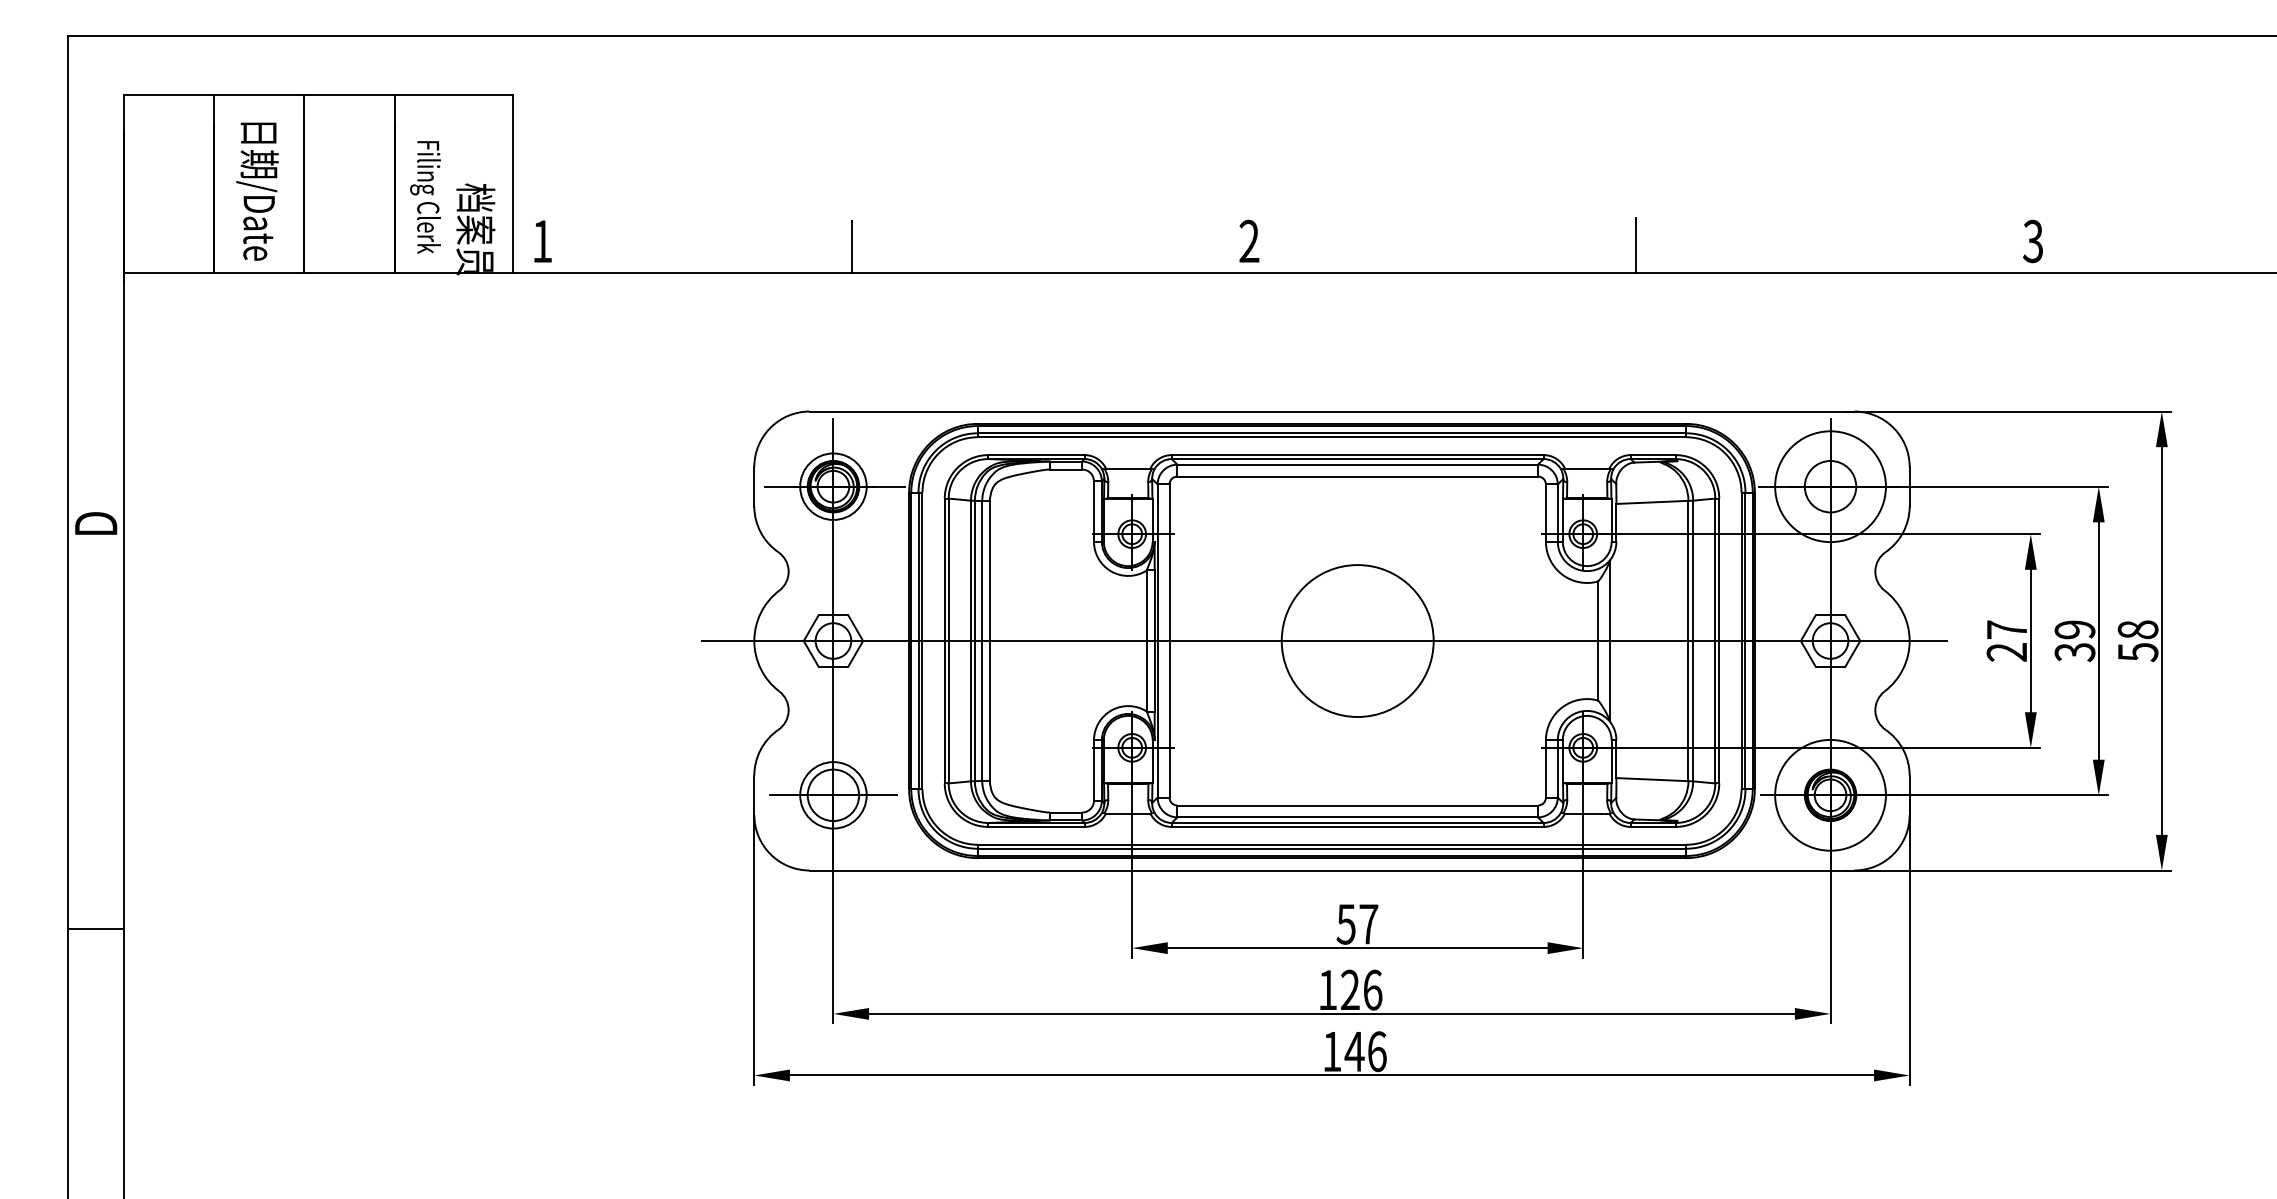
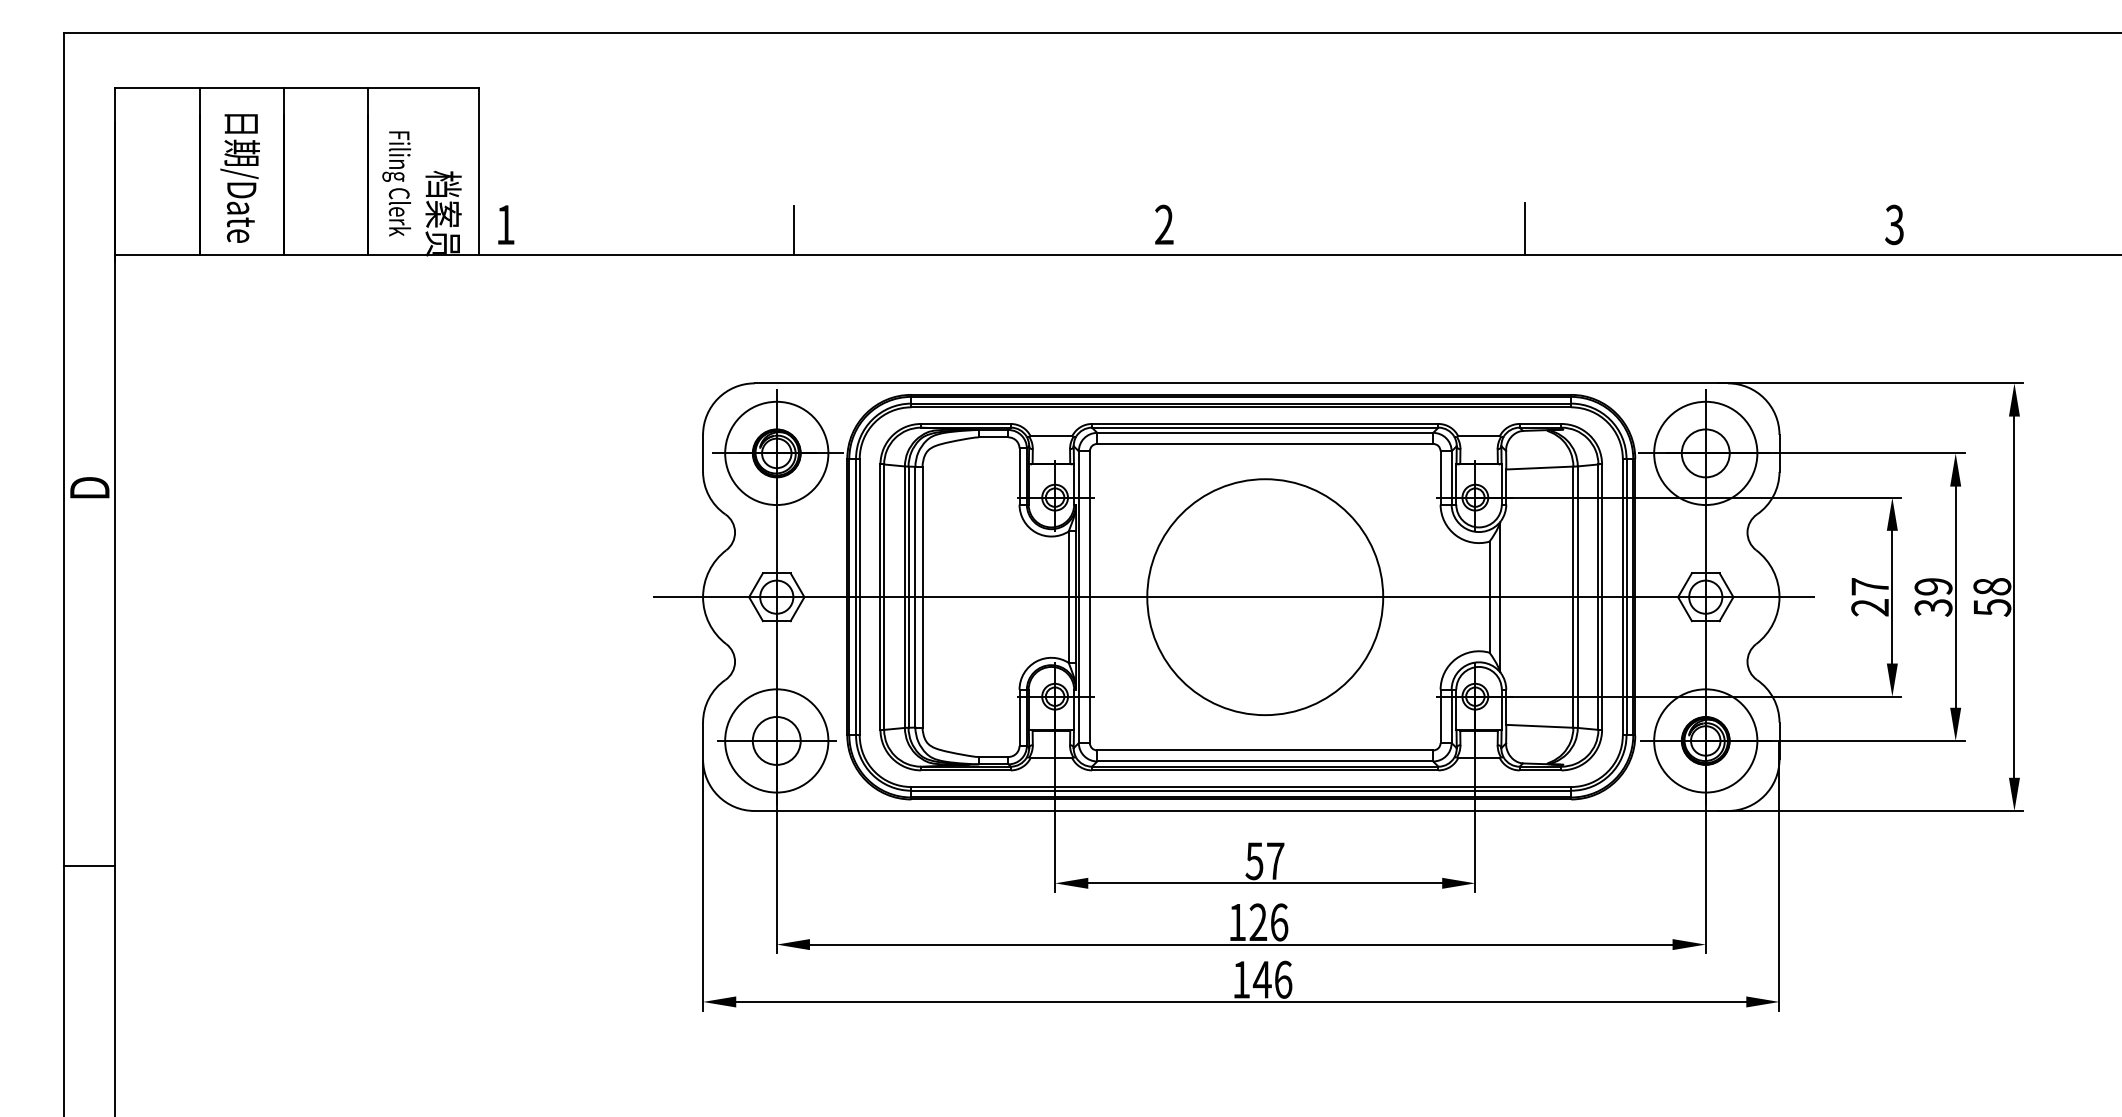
circle: (833, 486) -> (776, 453), size x1.67
circle: (1357, 640) -> (1265, 596), size x1.67
circle: (833, 794) -> (776, 740), size x1.67

